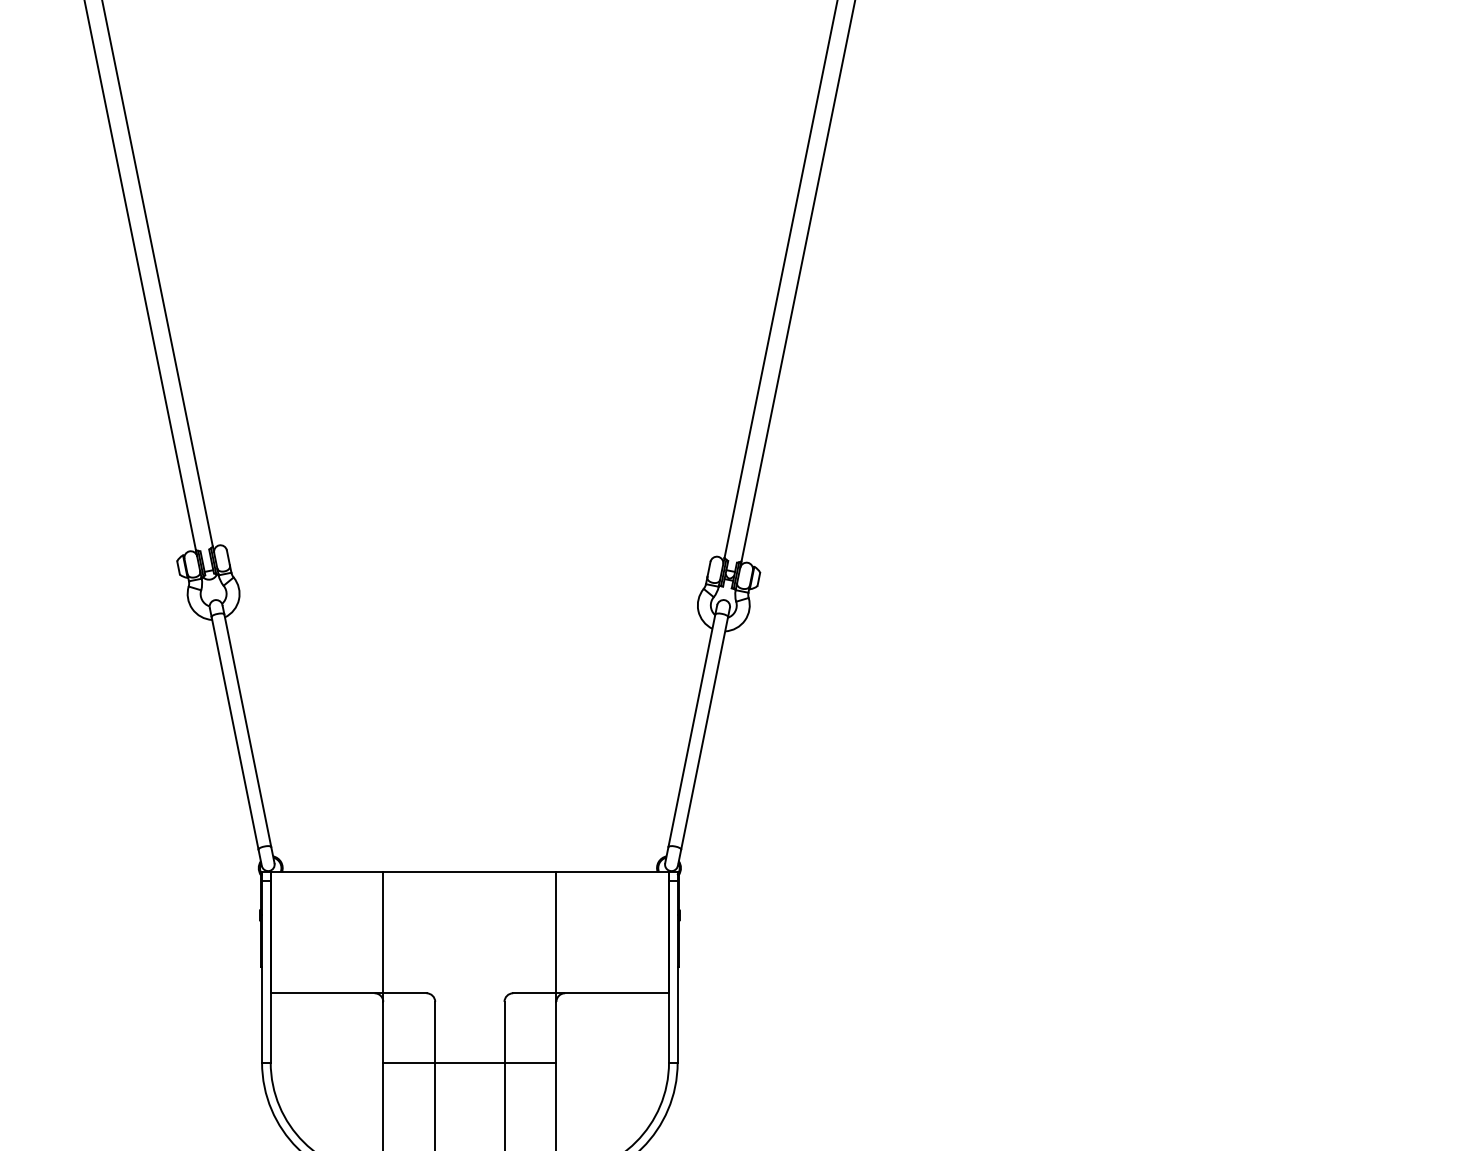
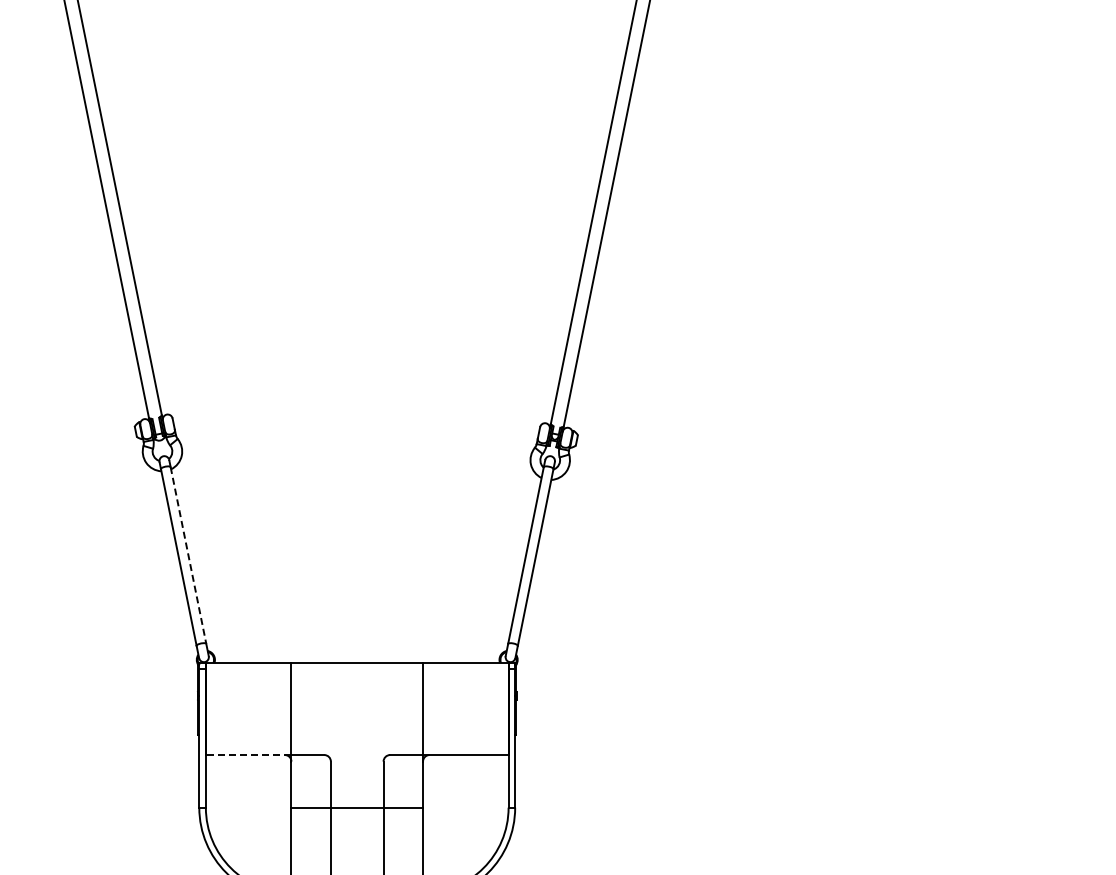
line: (247, 730) -> (188, 555), solid -> dashed
line: (326, 993) -> (248, 755), solid -> dashed

